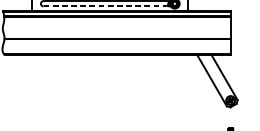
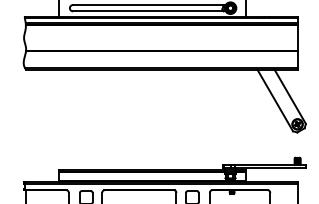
line: (107, 6) -> (149, 11), dashed -> solid

